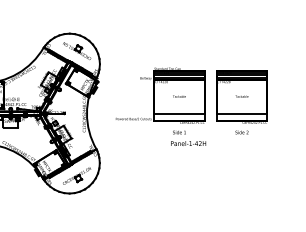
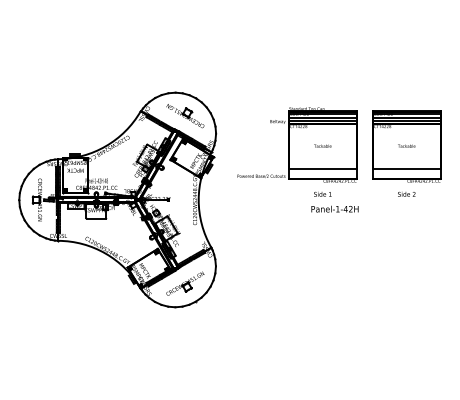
part: (191, 106) -> (339, 159), moved

